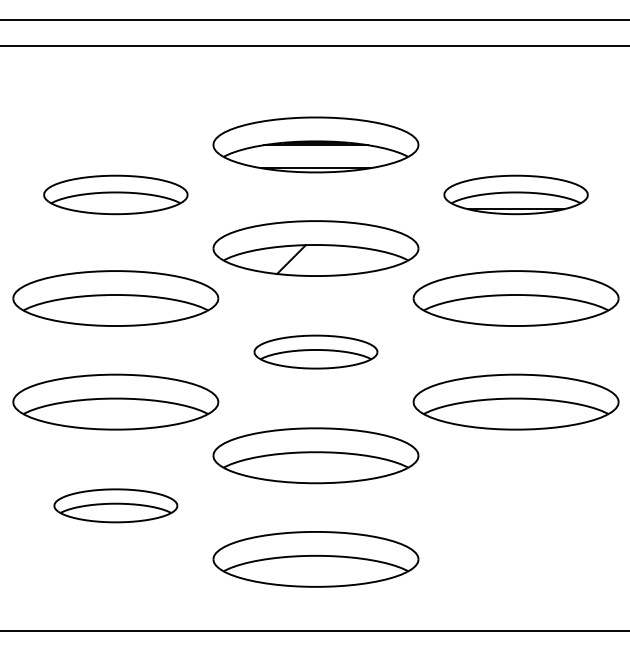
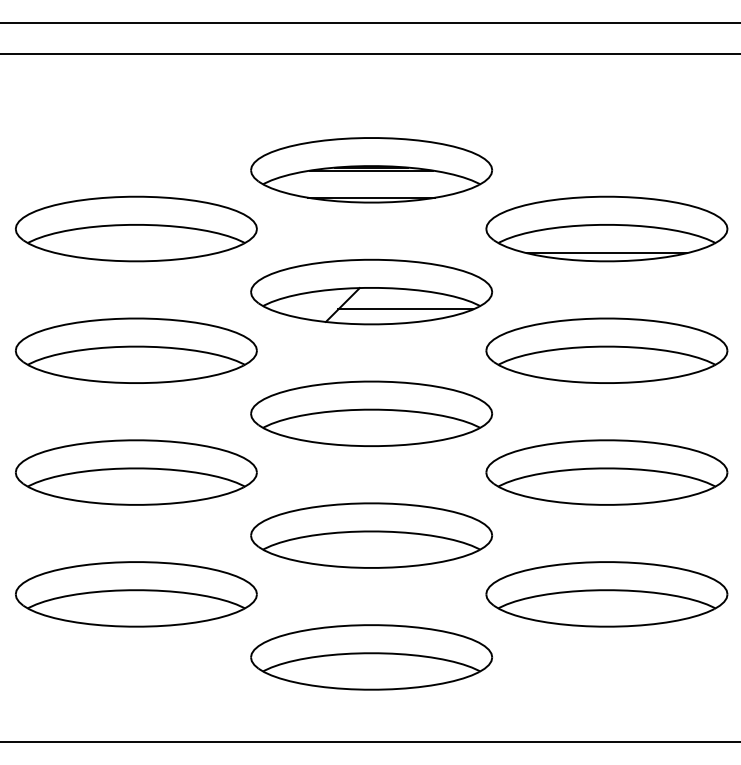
part: (115, 194) -> (136, 228), size x1.43
part: (515, 194) -> (606, 228), size x1.43
line: (344, 263) -> (405, 309), added
part: (315, 351) -> (371, 413), size x1.67
part: (115, 505) -> (136, 594), size x1.67
part: (515, 505) -> (606, 594), added

